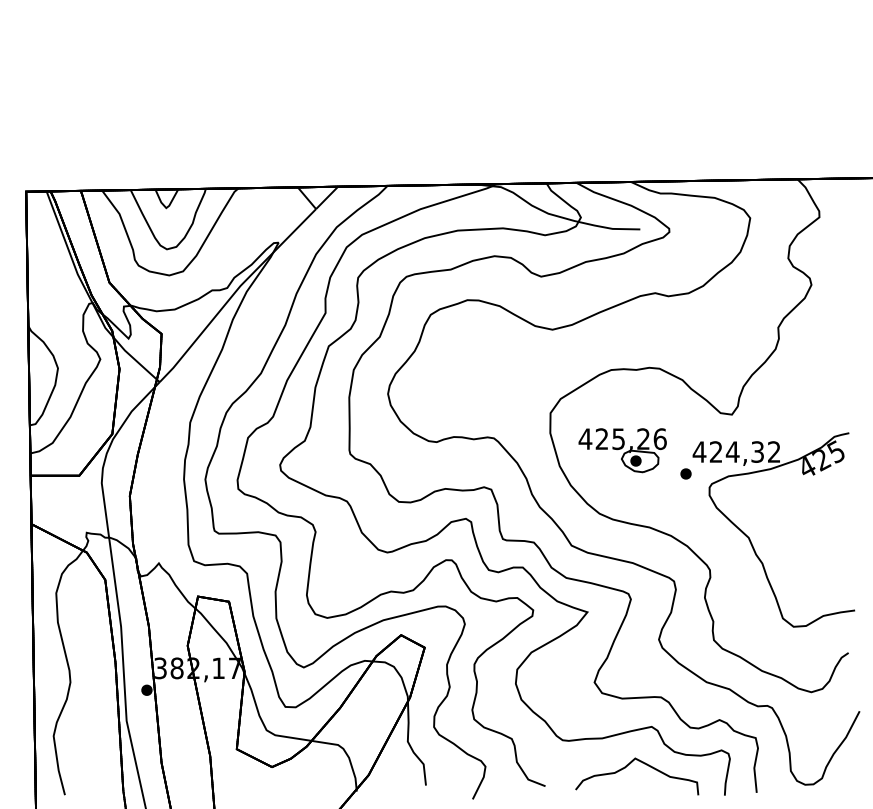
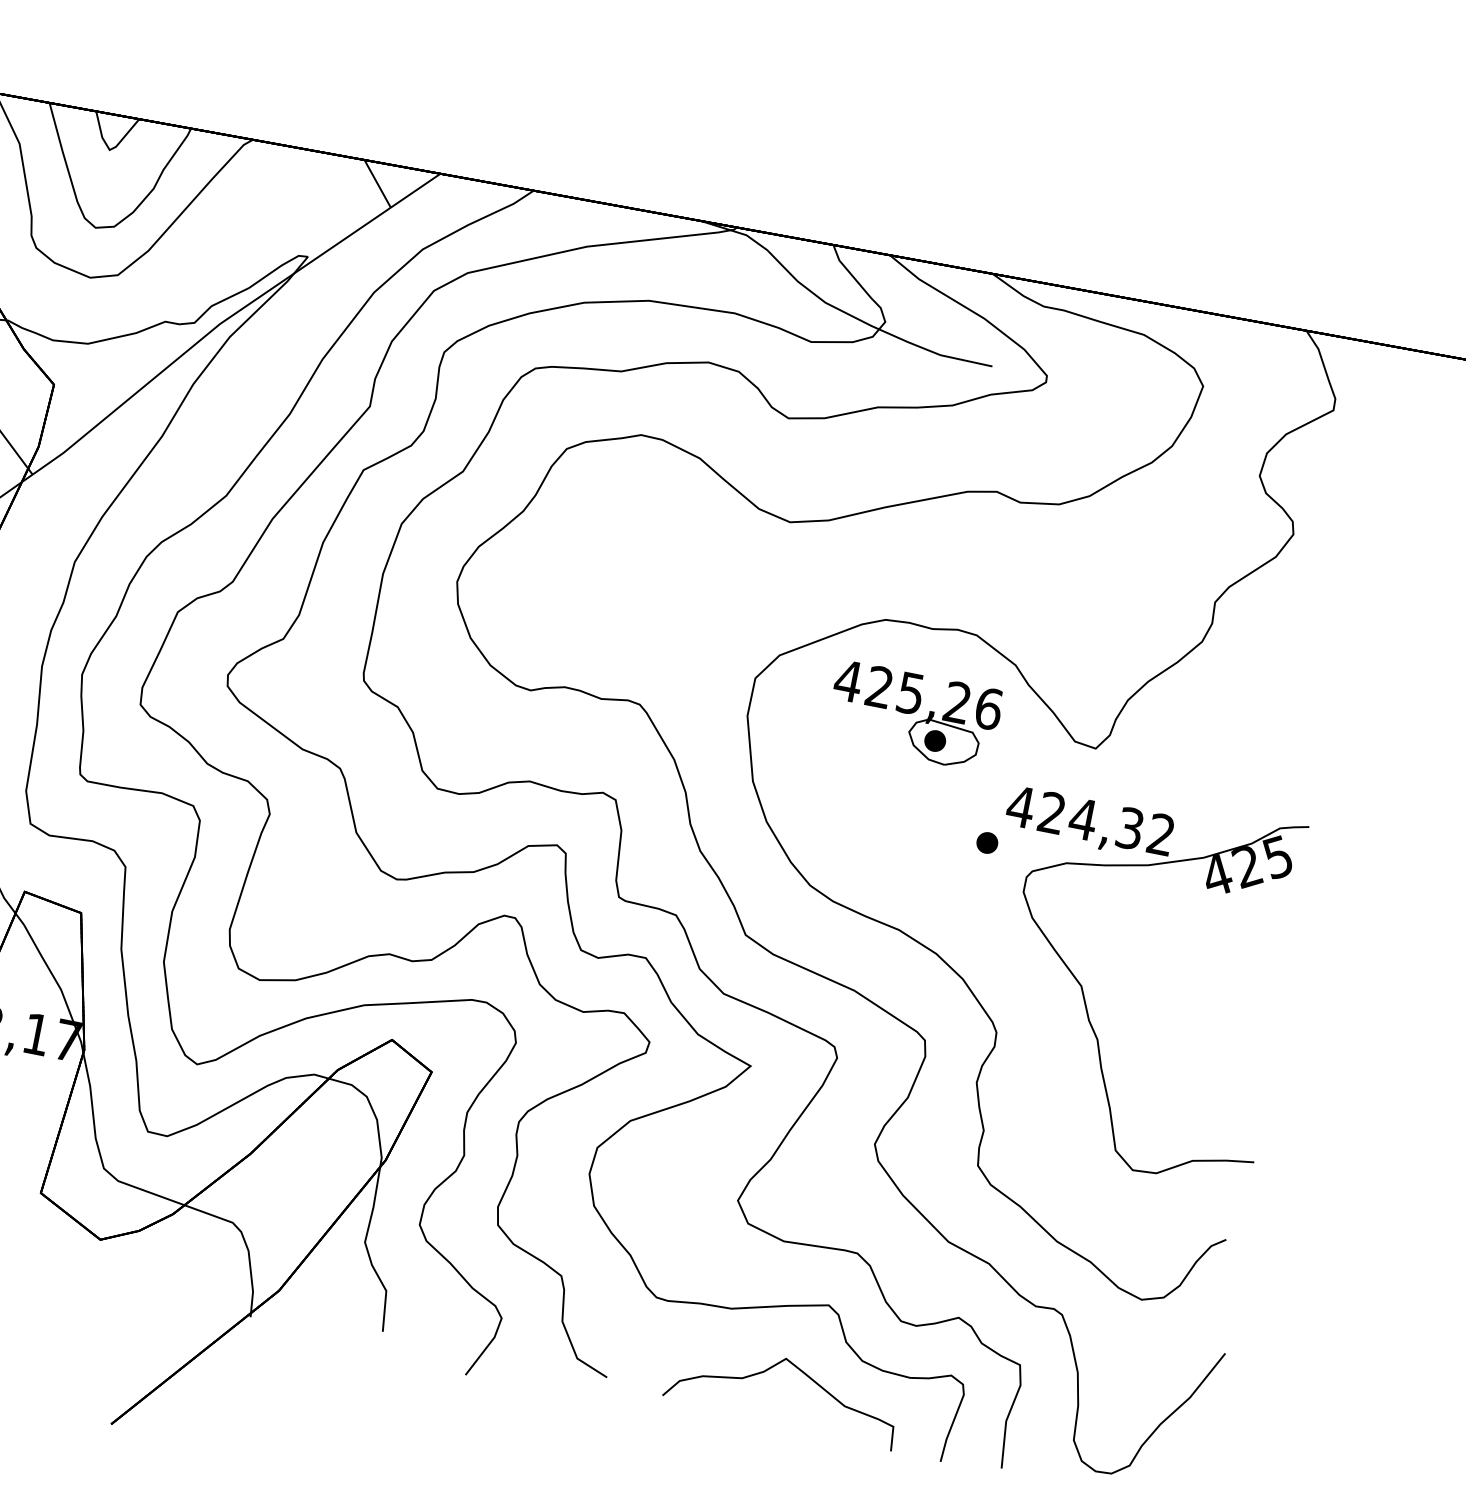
part: (622, 450) -> (913, 716), moved

